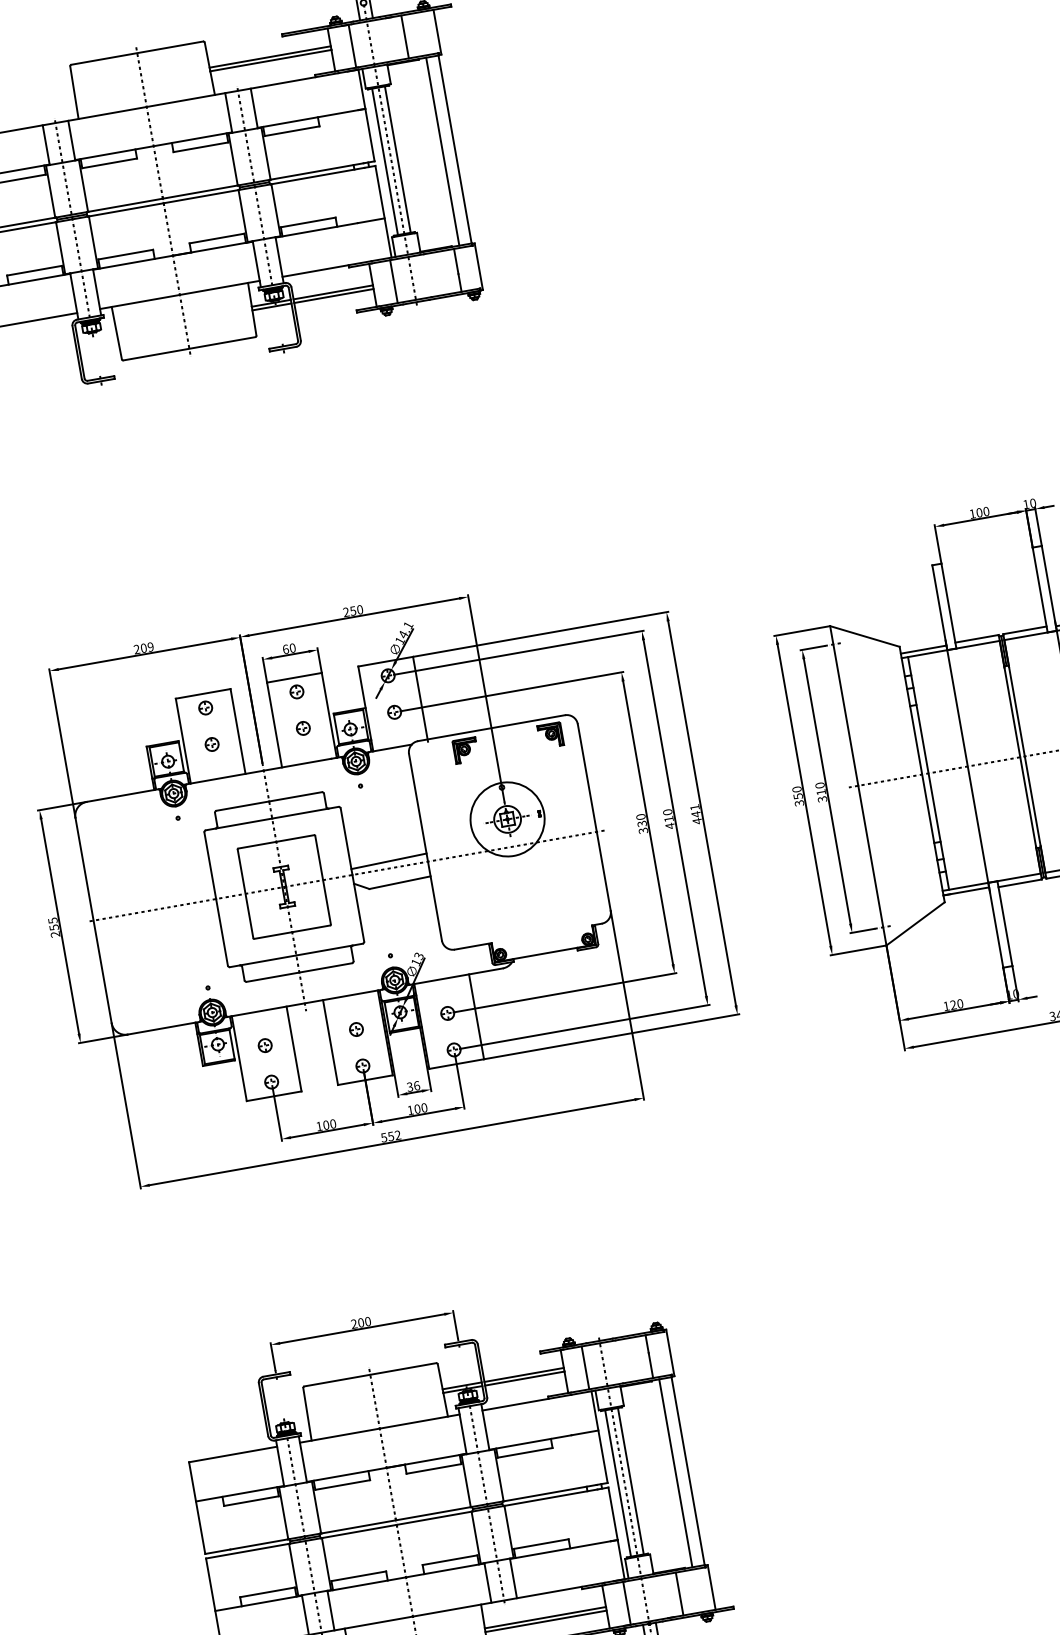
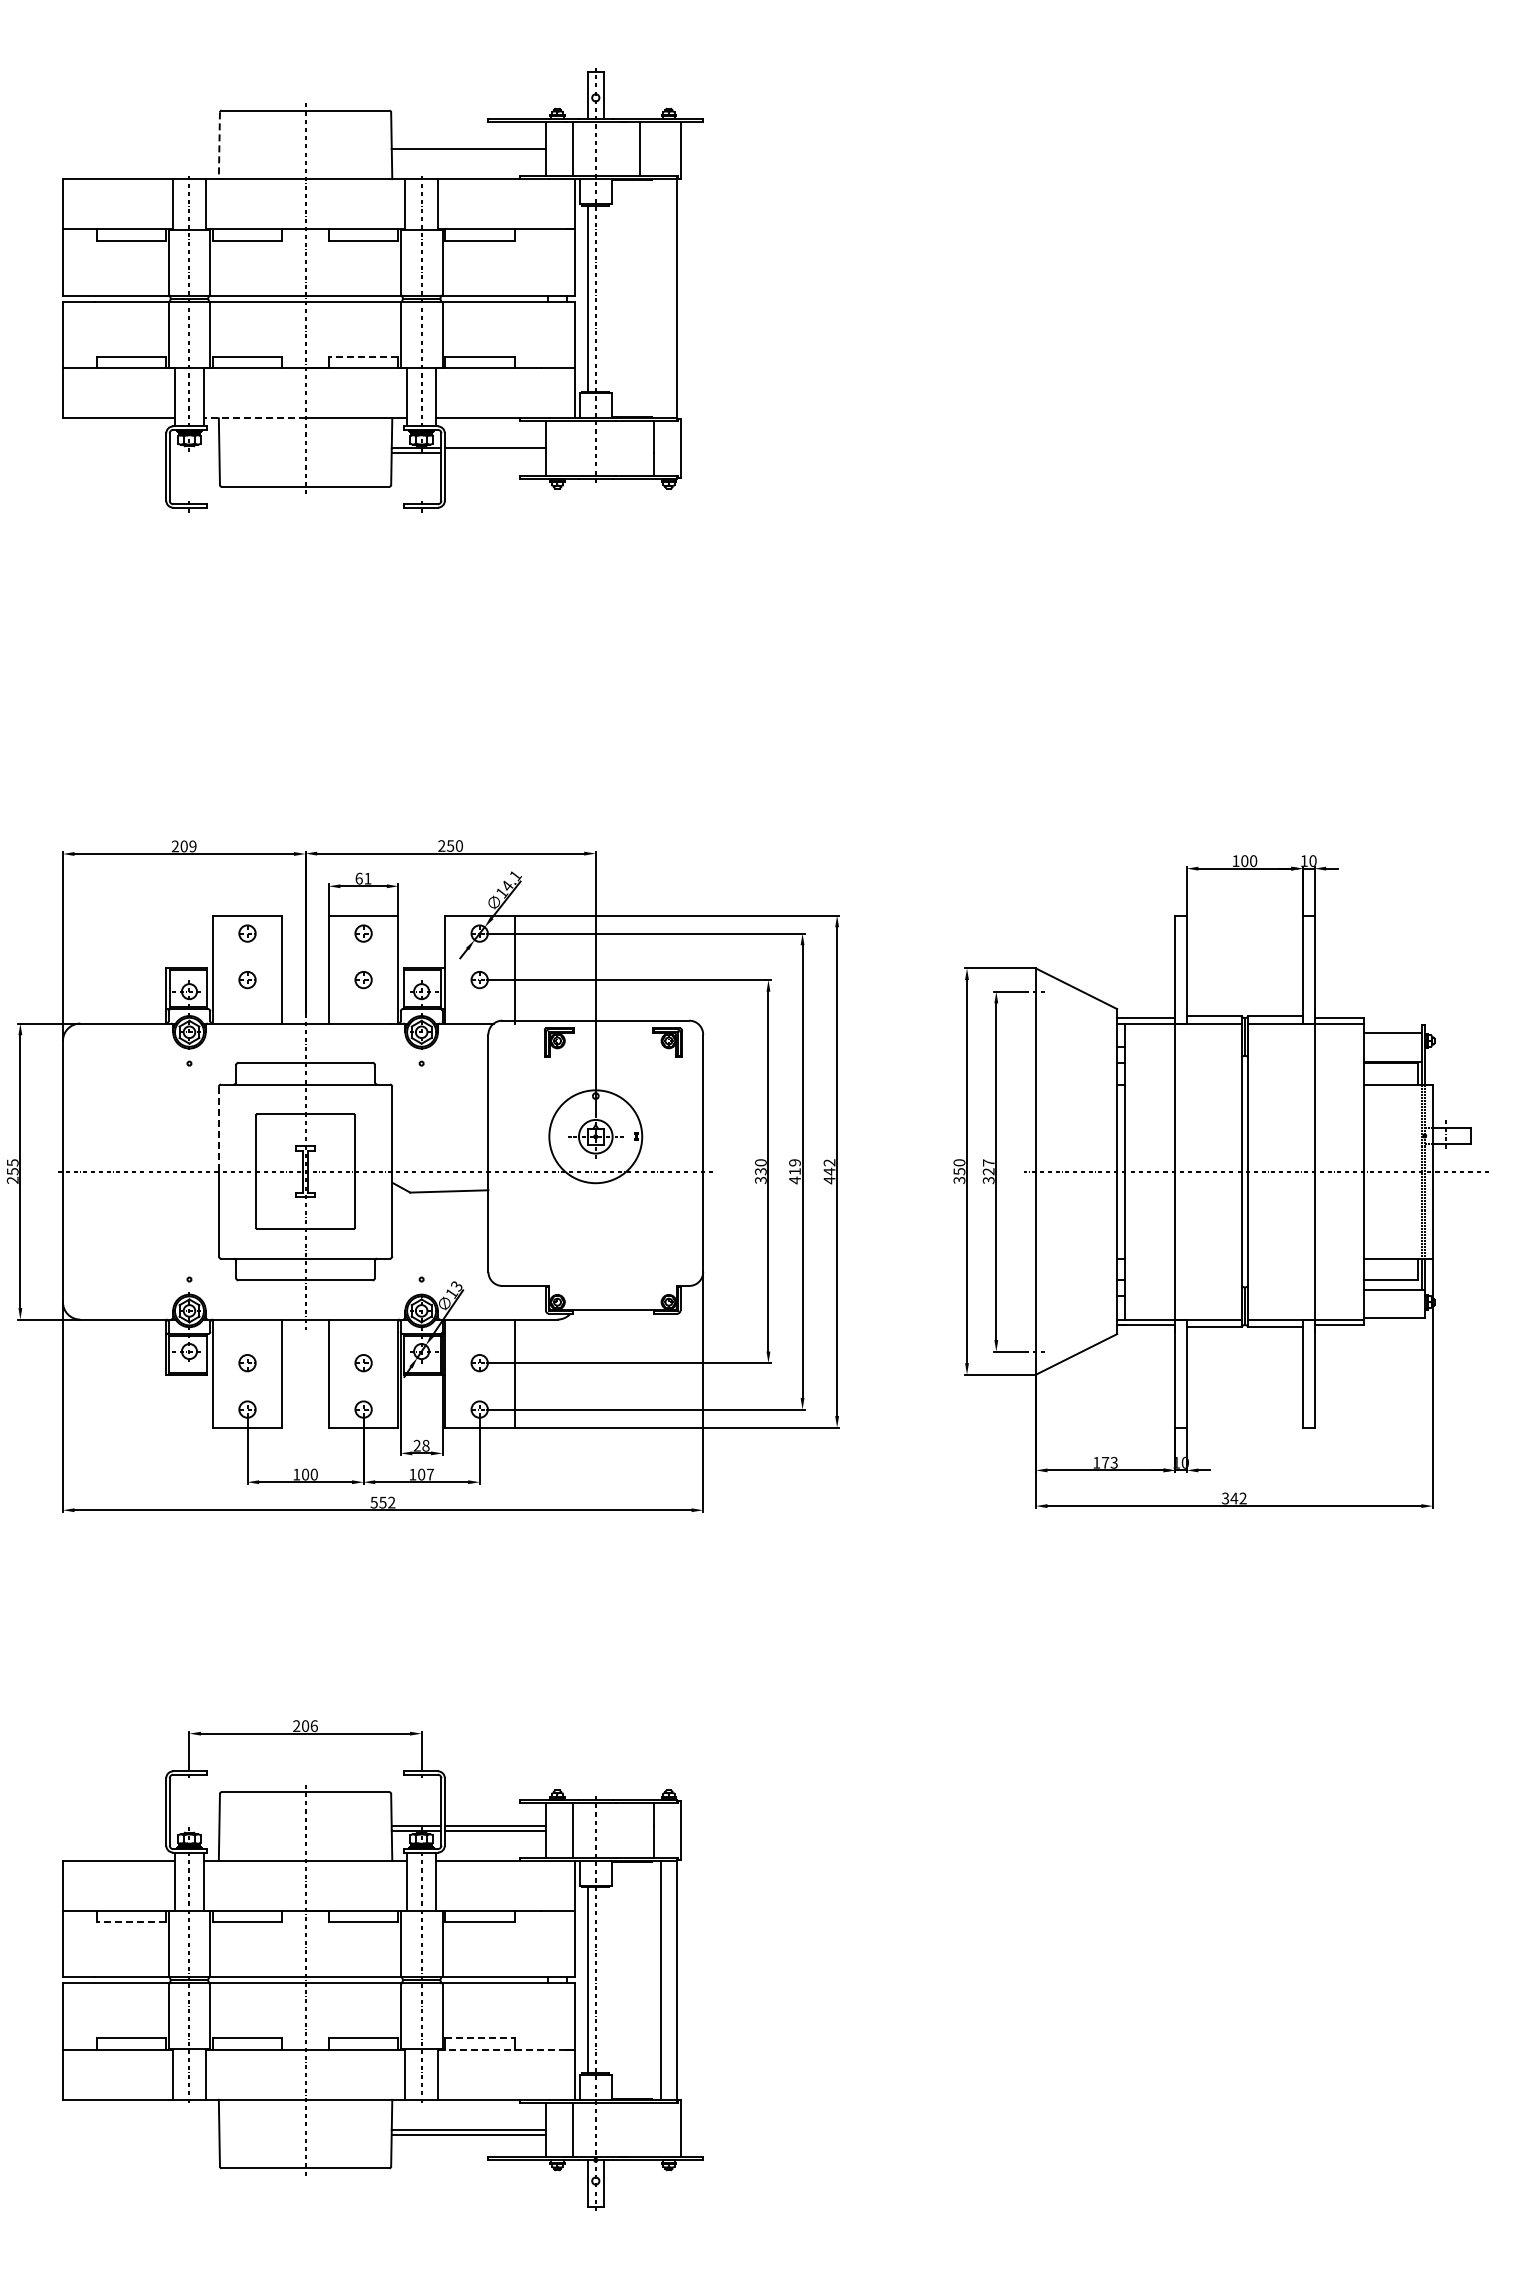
line: (270, 57) -> (468, 144), removed
line: (74, 93) -> (219, 146), solid -> dashed
line: (443, 151) -> (661, 298), removed
line: (397, 159) -> (603, 298), removed
line: (216, 238) -> (363, 356), solid -> dashed
line: (393, 281) -> (572, 448), removed
line: (333, 296) -> (494, 453), removed
line: (139, 302) -> (254, 418), solid -> dashed
text: (292, 648) -> (367, 878), 60 -> 61
text: (820, 789) -> (988, 1167), 310 -> 327
text: (694, 807) -> (829, 1162), 441 -> 442
text: (667, 812) -> (794, 1162), 410 -> 419
line: (389, 861) -> (440, 1162), removed
line: (210, 866) -> (218, 1129), solid -> dashed
text: (956, 1004) -> (1109, 1462), 120 -> 173
text: (413, 1086) -> (421, 1445), 36 -> 28
text: (423, 1107) -> (429, 1474), 100 -> 107
text: (367, 1321) -> (313, 1725), 200 -> 206
line: (630, 1481) -> (603, 1980), removed
line: (251, 1501) -> (131, 1922), solid -> dashed
line: (541, 1544) -> (479, 2038), solid -> dashed
line: (560, 1549) -> (502, 2049), solid -> dashed
line: (679, 1593) -> (639, 2129), removed

